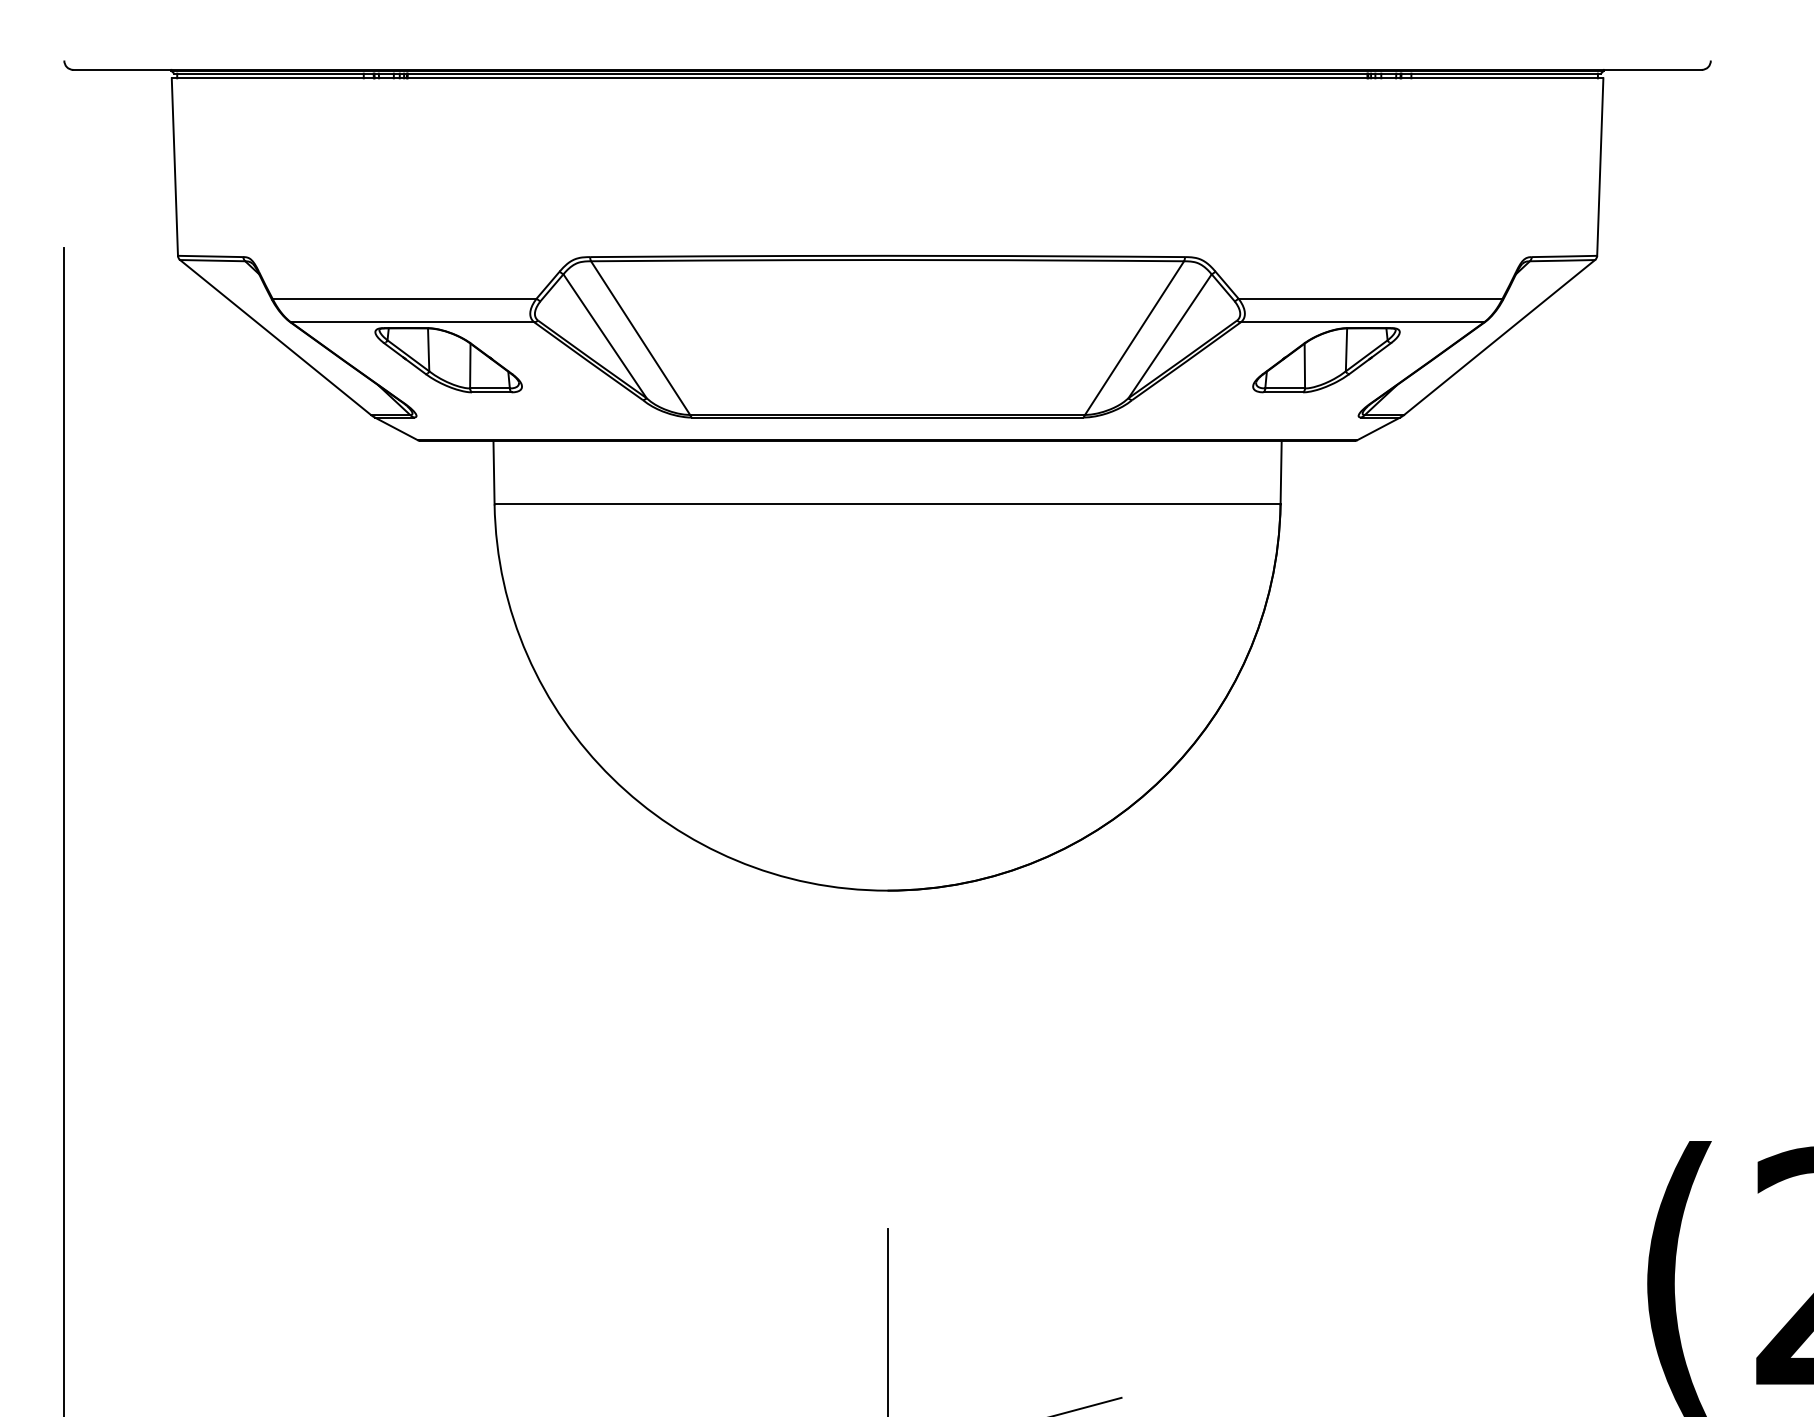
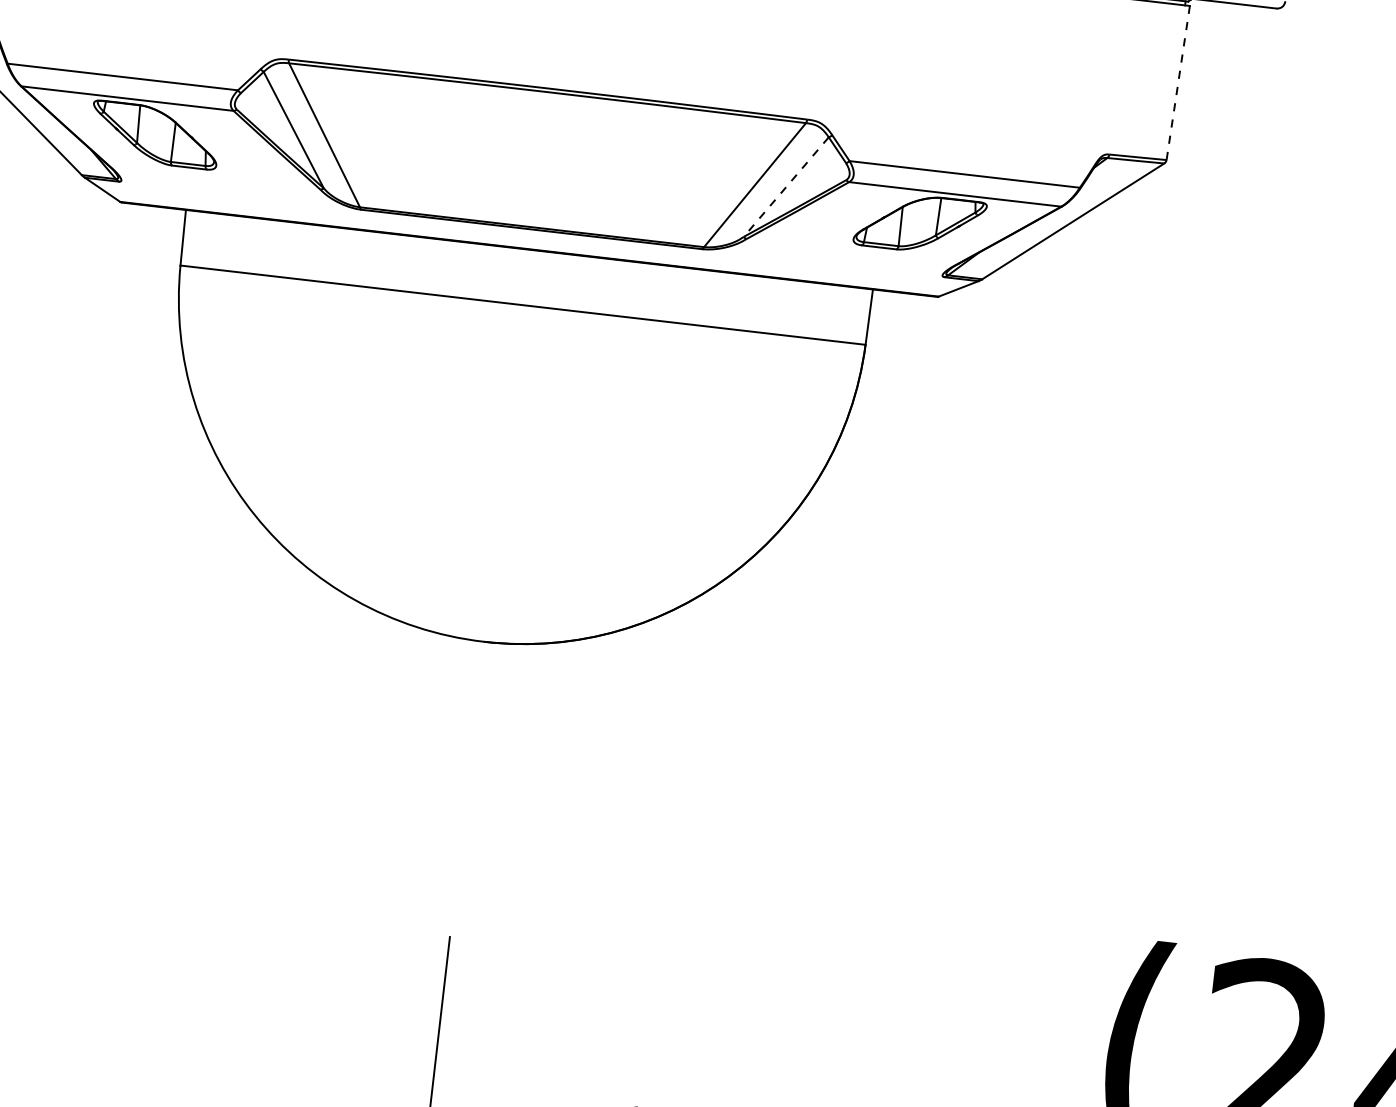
line: (1600, 167) -> (1178, 83), solid -> dashed
line: (1170, 336) -> (786, 187), solid -> dashed

